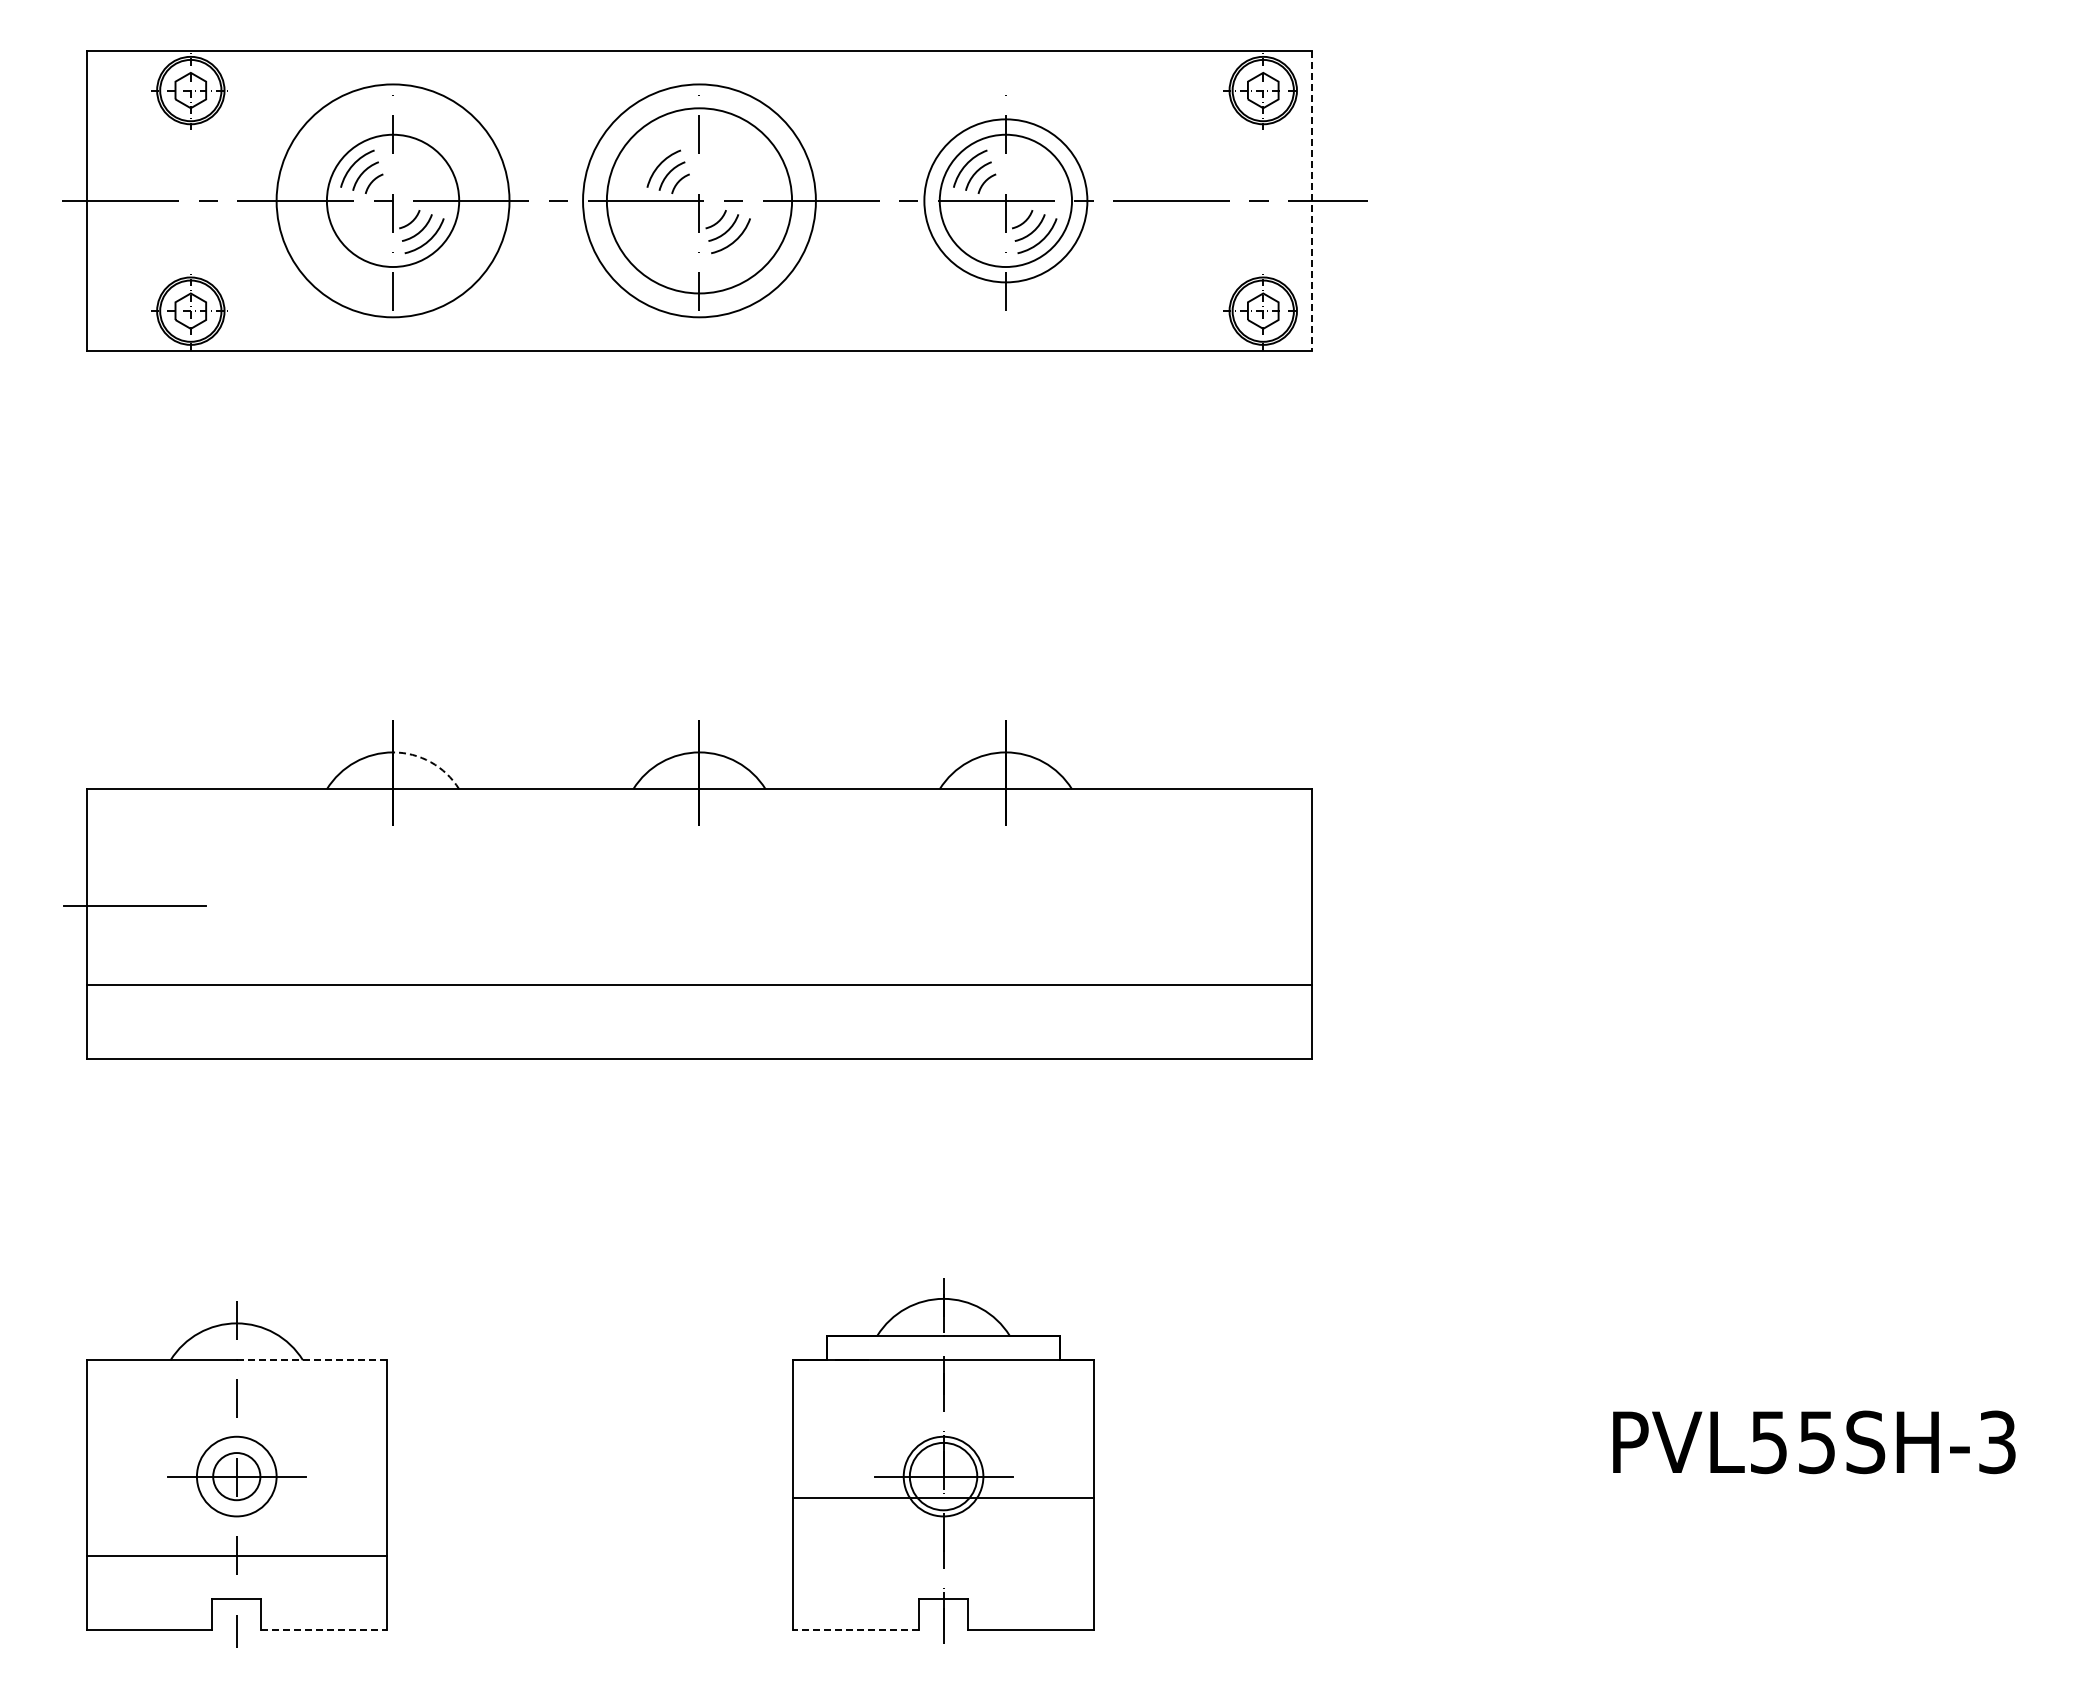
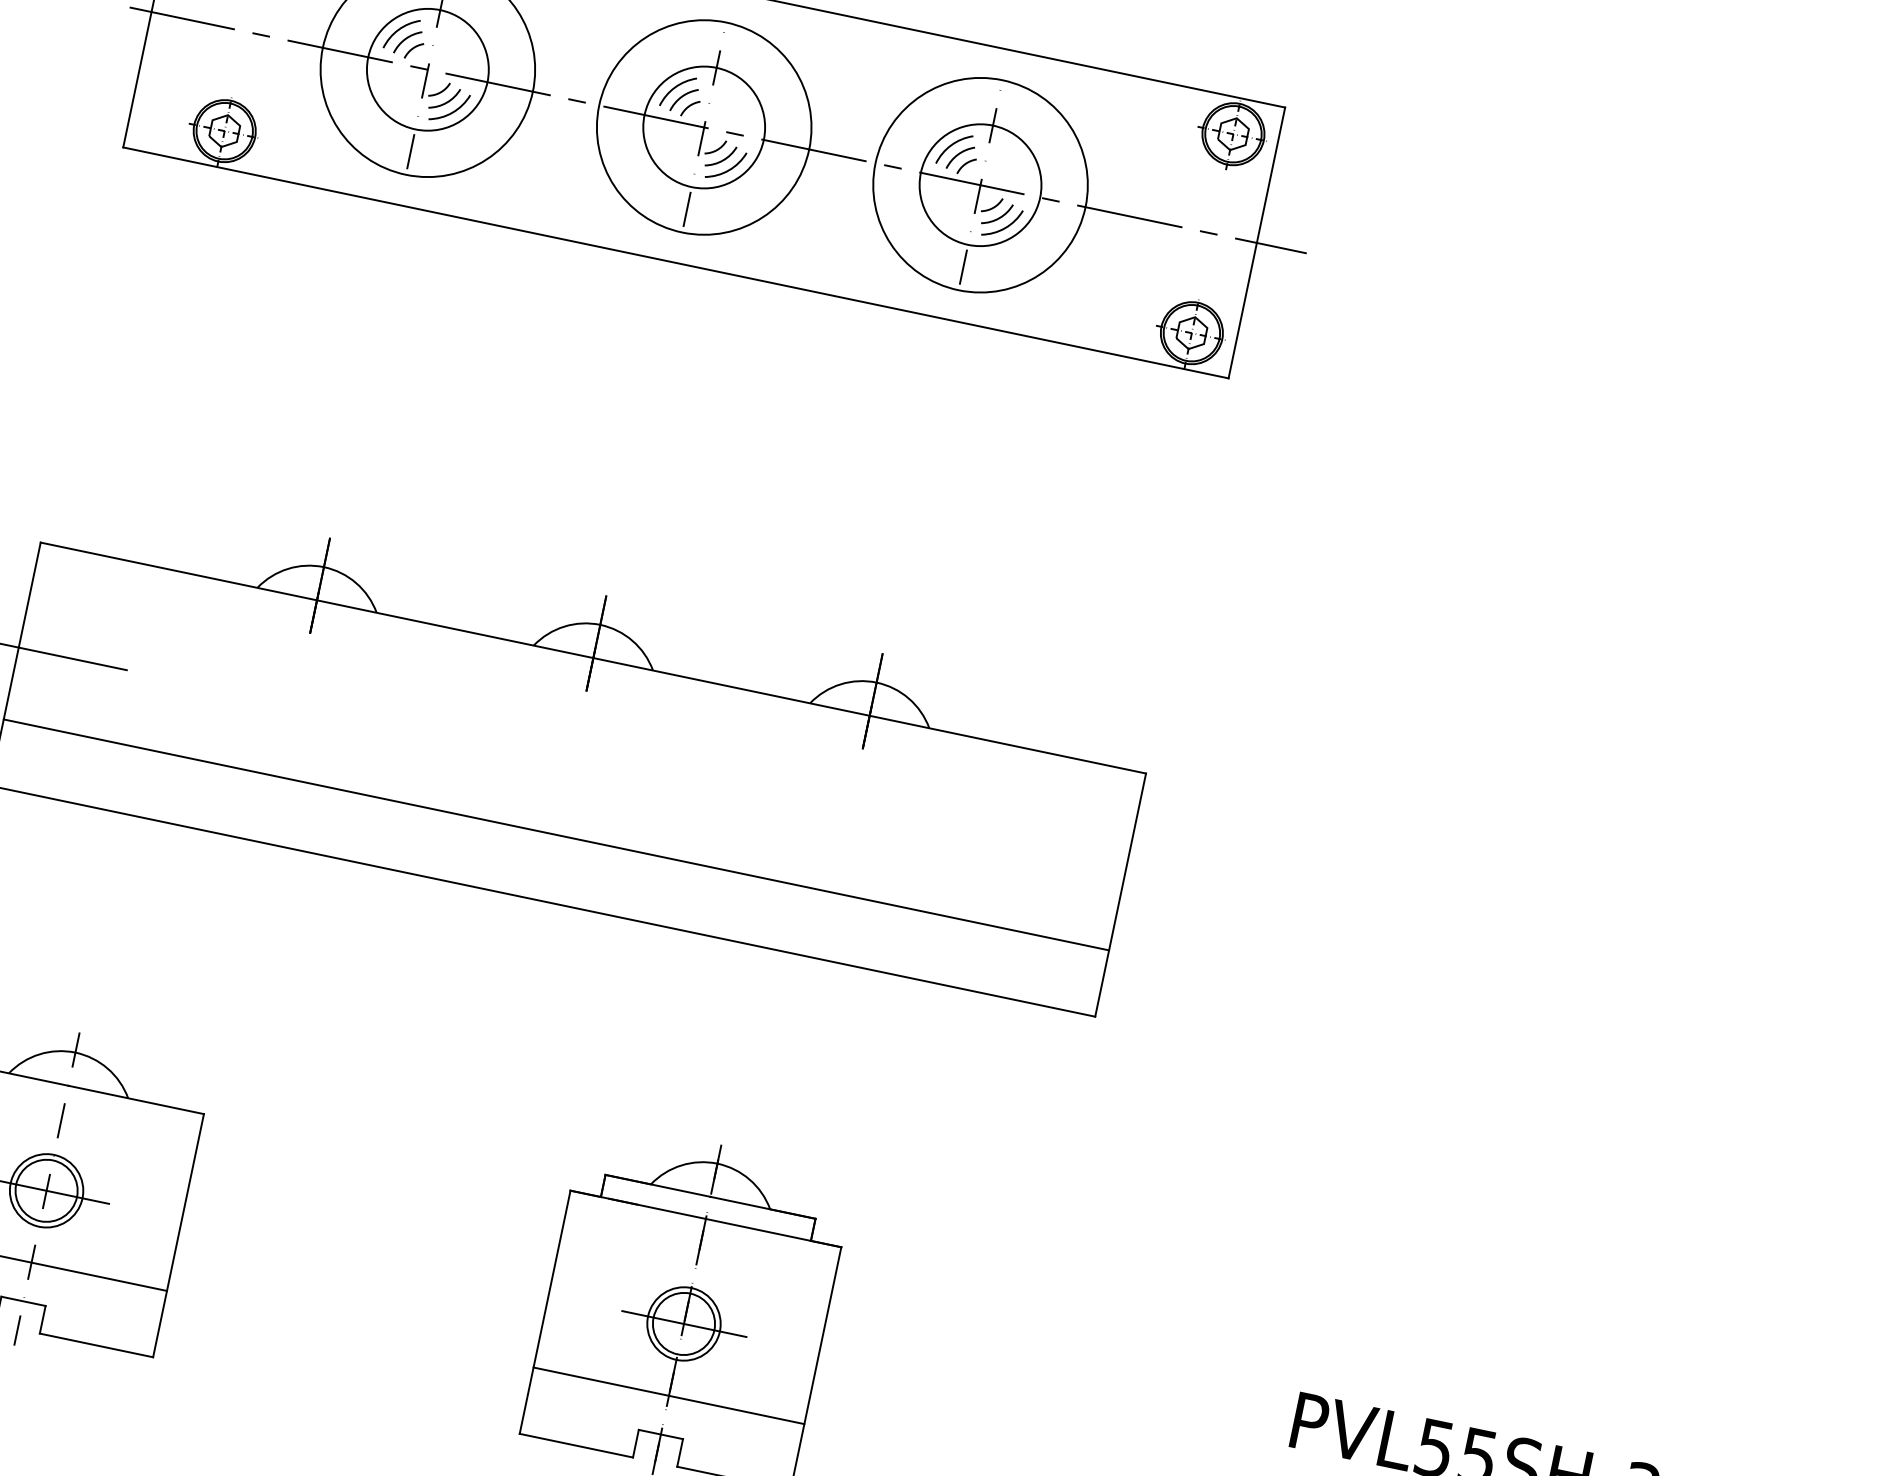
circle: (699, 200) -> (704, 127), size x0.71
circle: (1005, 200) -> (980, 184), size x1.43
line: (1312, 201) -> (1256, 243), dashed -> solid
arc: (430, 762) -> (355, 583), dashed -> solid
line: (311, 1360) -> (135, 1100), dashed -> solid
circle: (236, 1476) -> (46, 1190), size x1.43
line: (943, 1498) -> (668, 1396), moved
line: (324, 1629) -> (96, 1345), dashed -> solid
line: (856, 1629) -> (576, 1445), dashed -> solid

